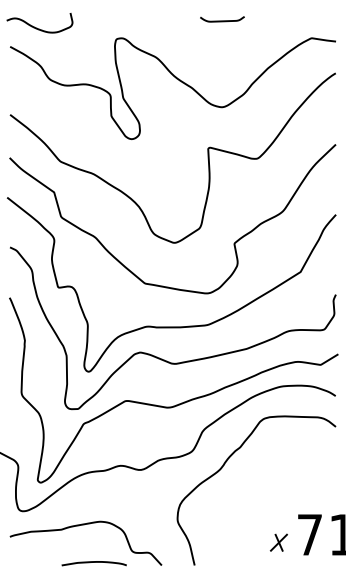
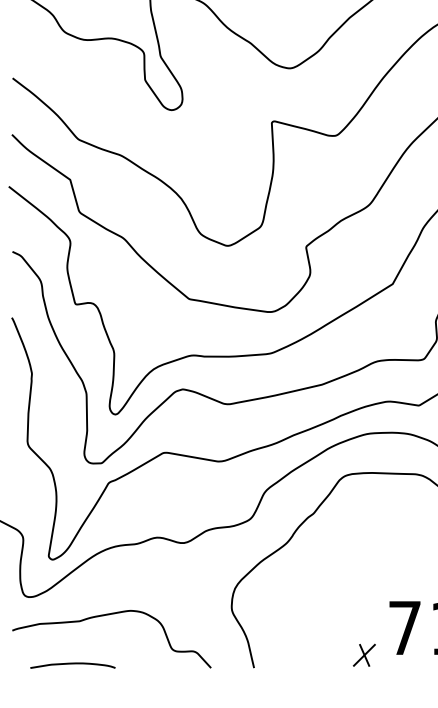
part: (278, 542) -> (363, 655), moved
curve: (93, 562) -> (71, 664), moved

